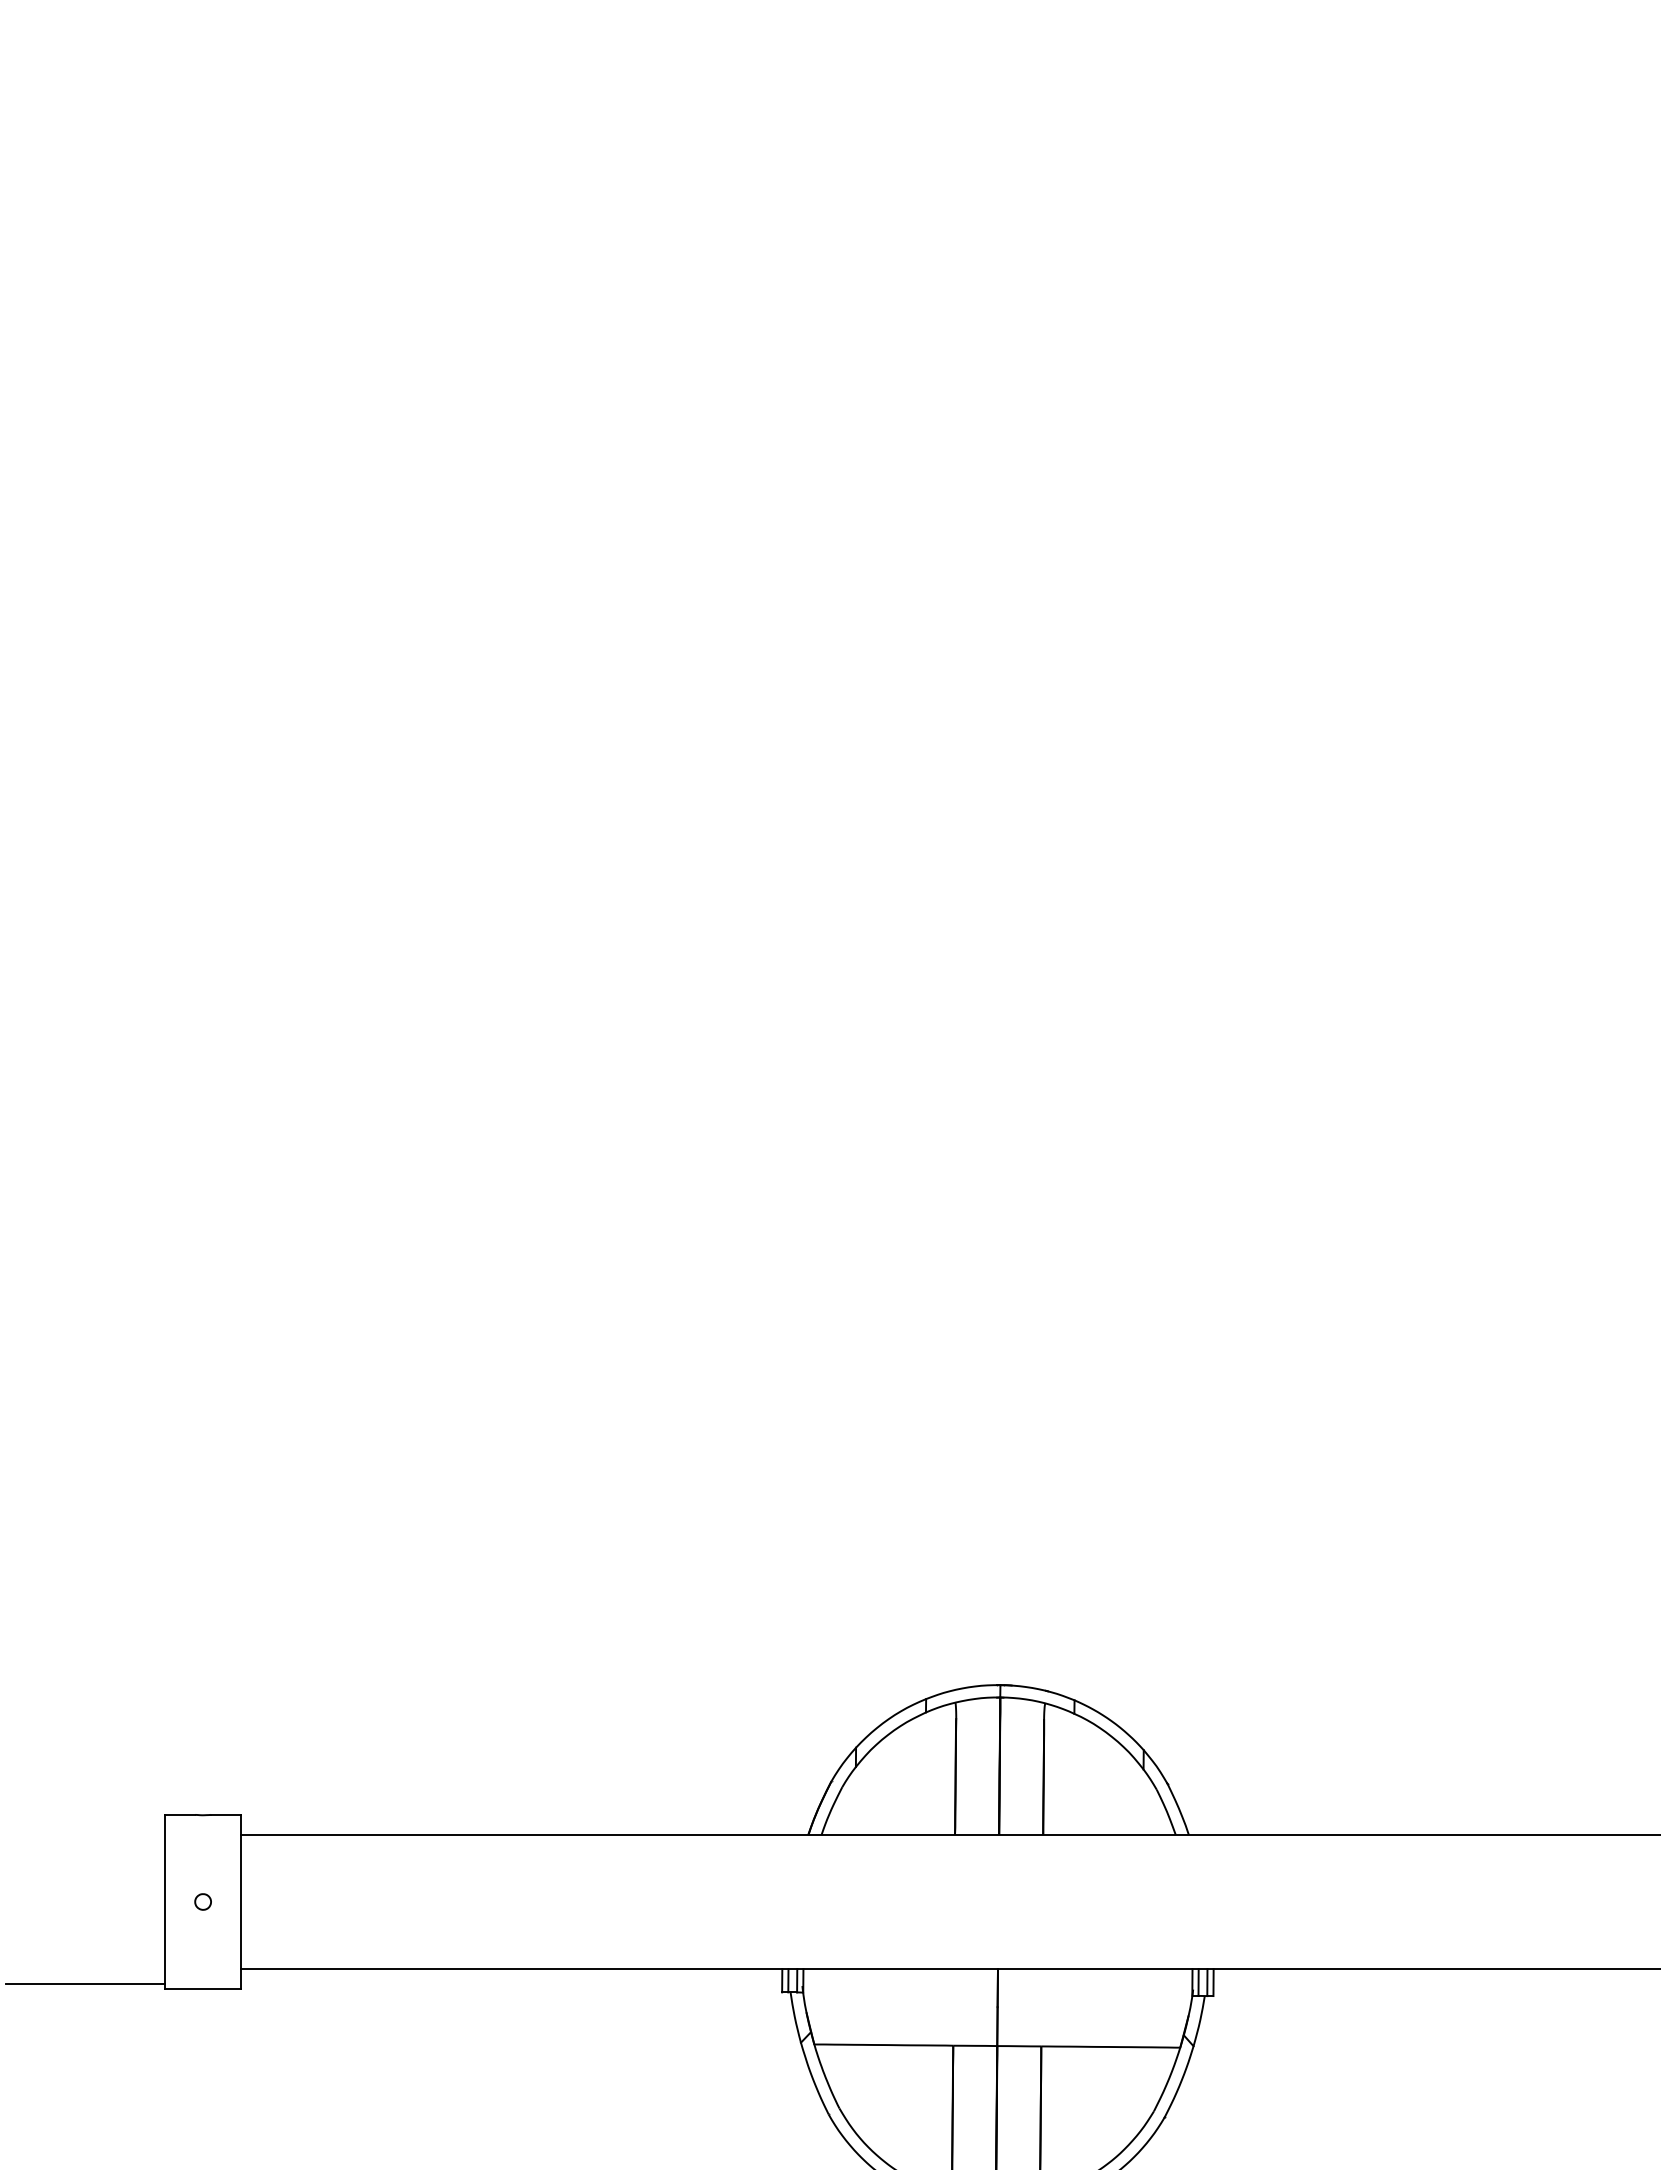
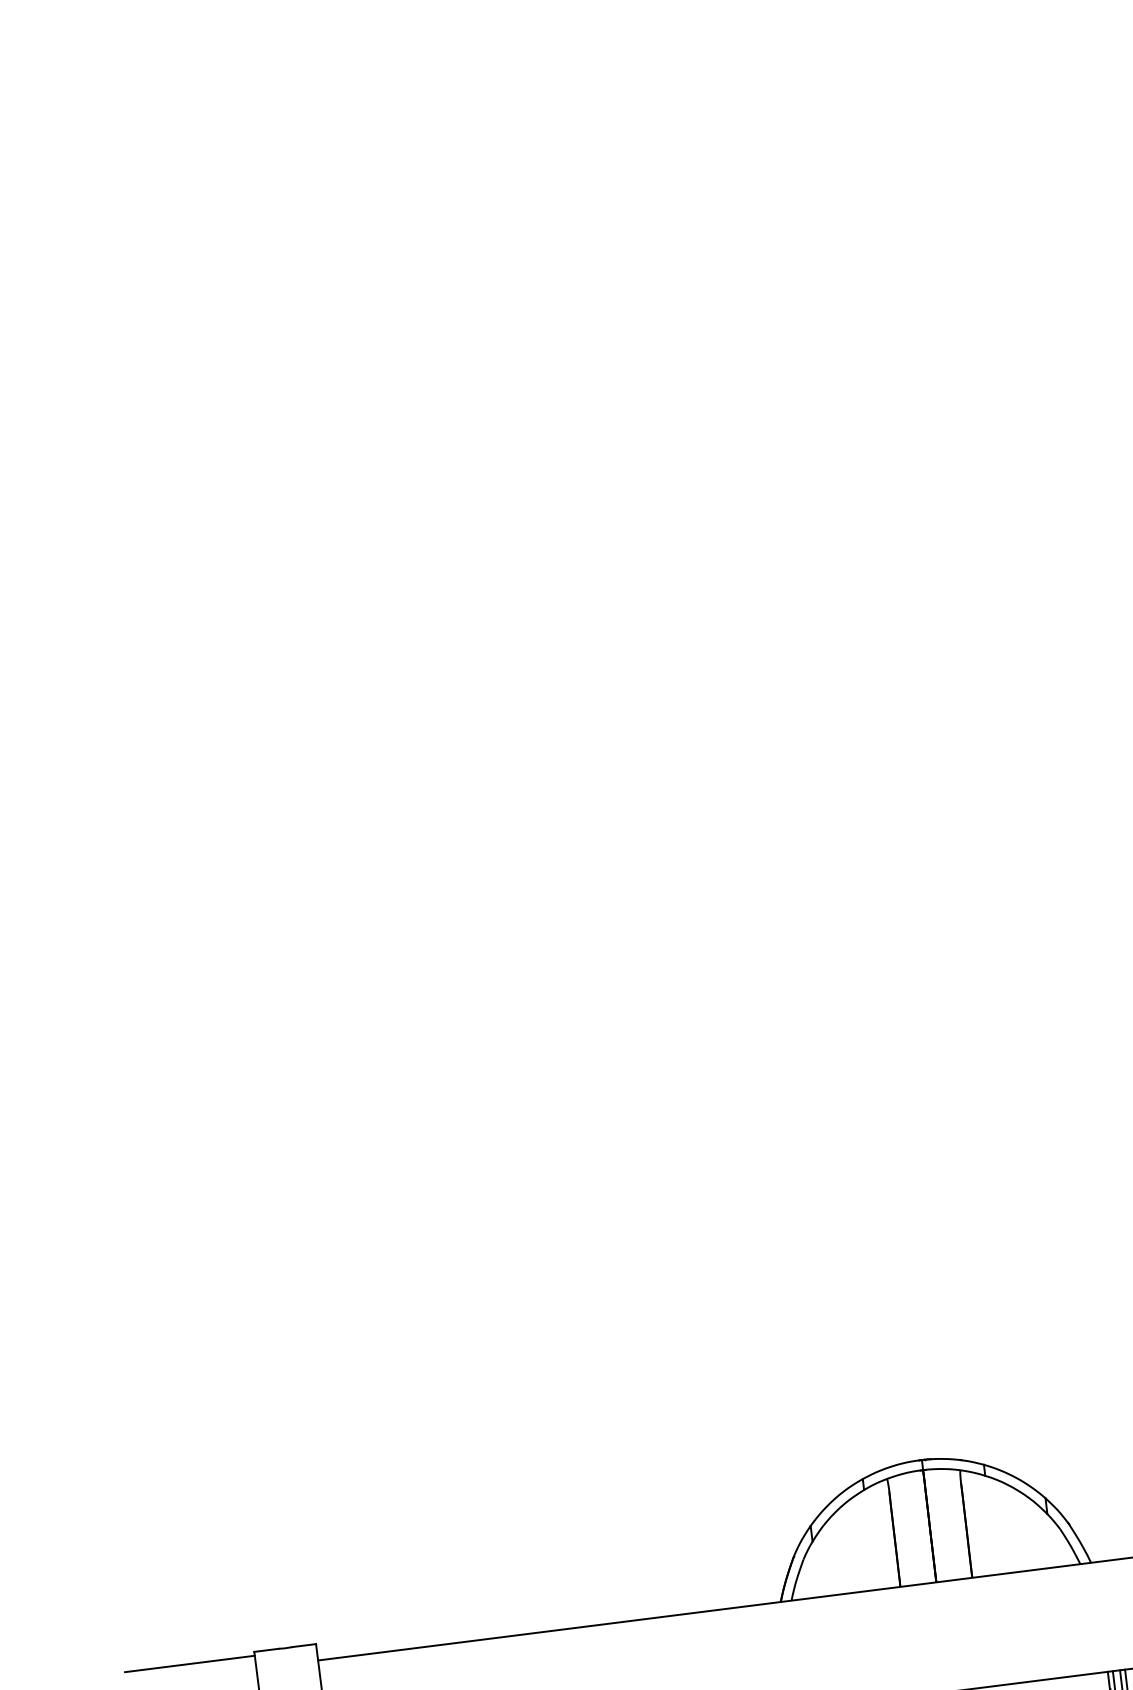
line: (85, 1819) -> (189, 1663), added

